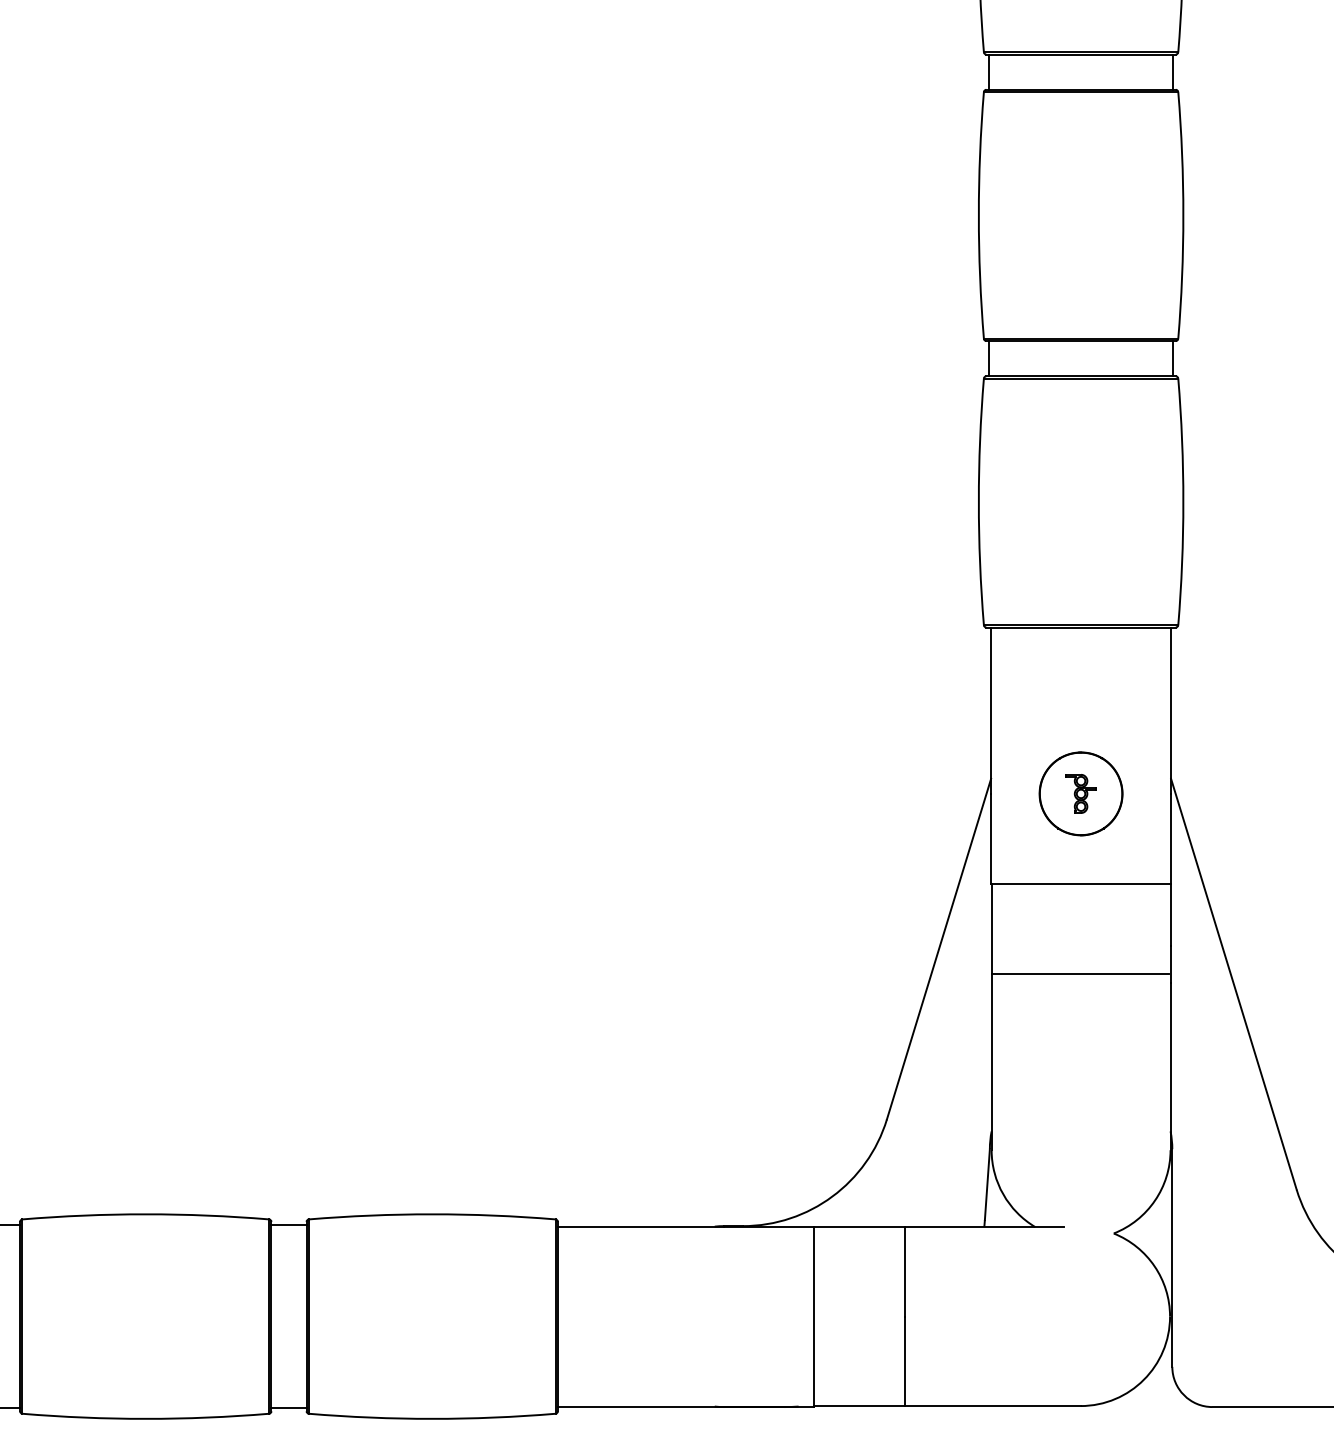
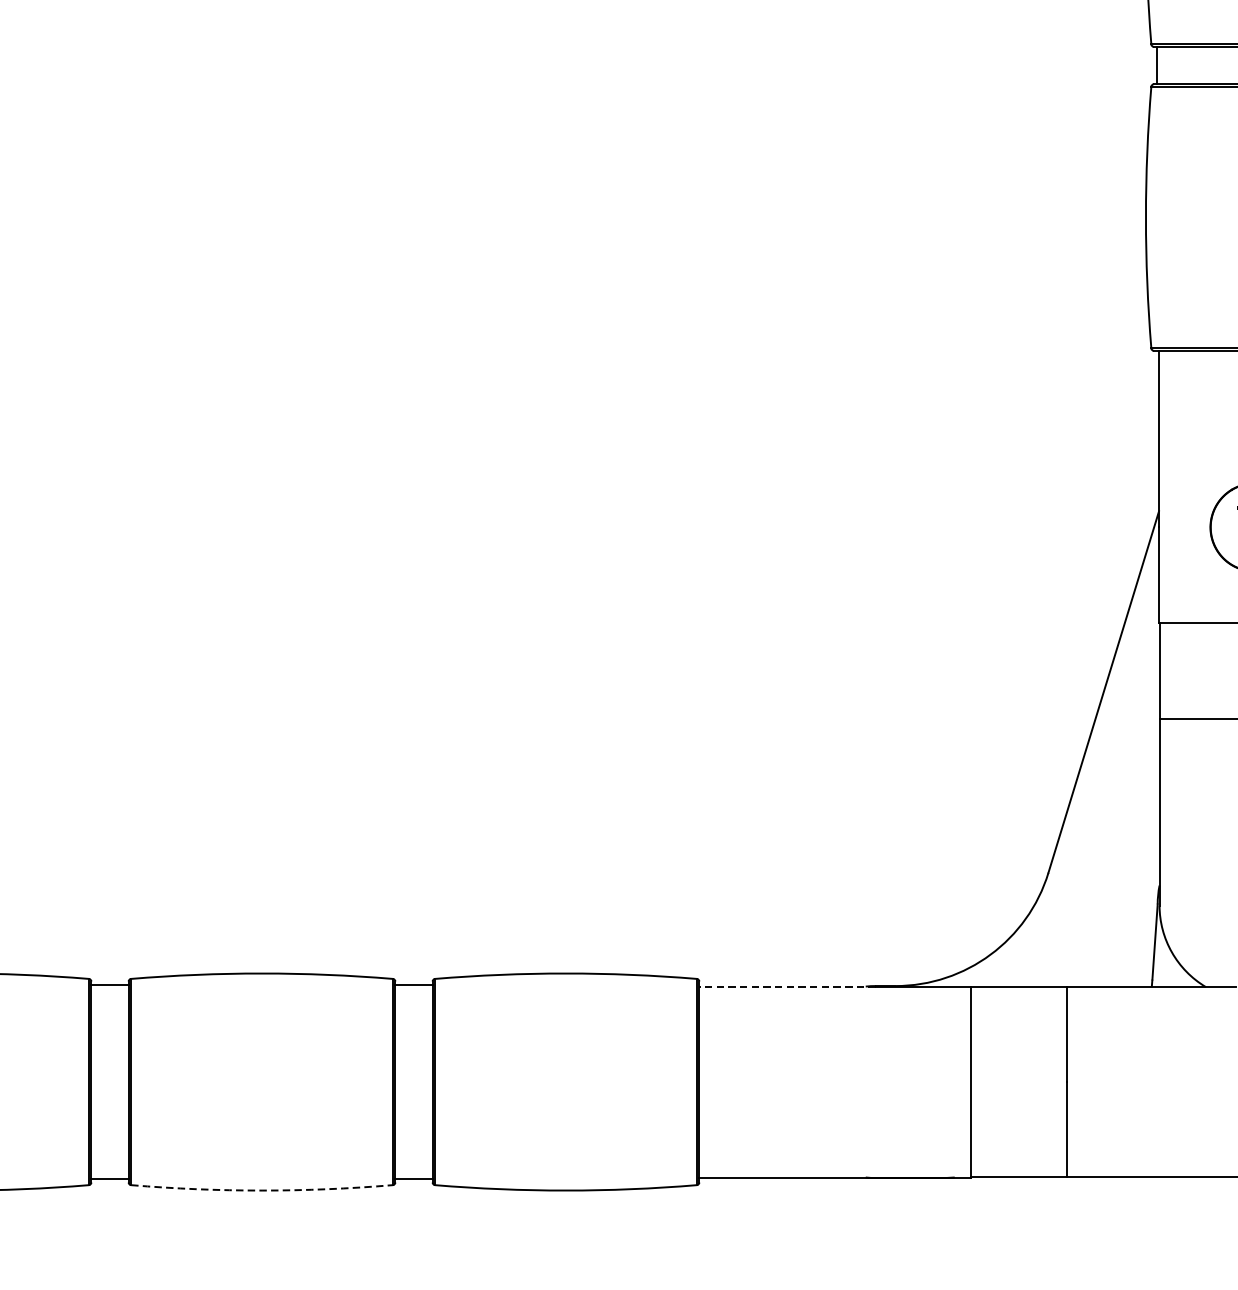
line: (640, 1226) -> (786, 986), solid -> dashed
arc: (145, 1418) -> (261, 1190), solid -> dashed

